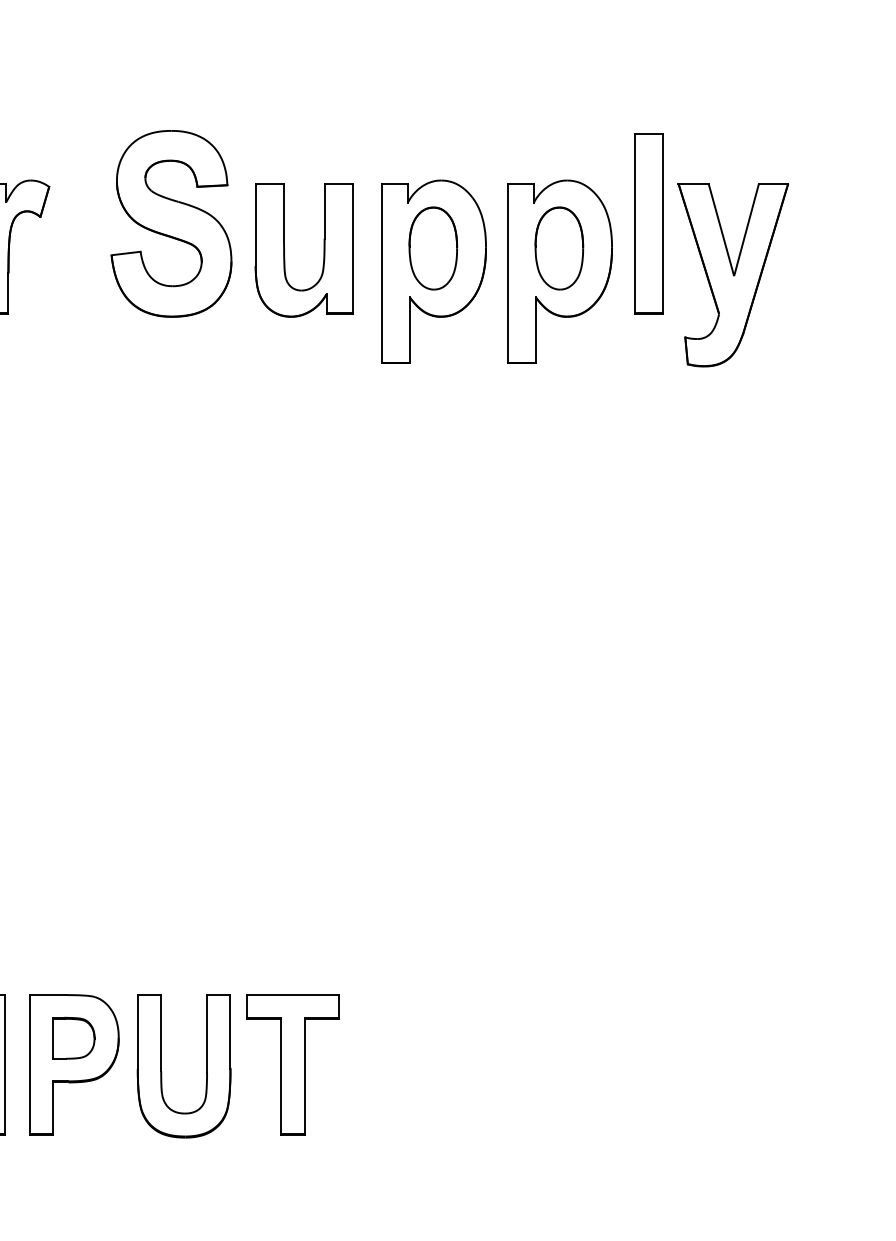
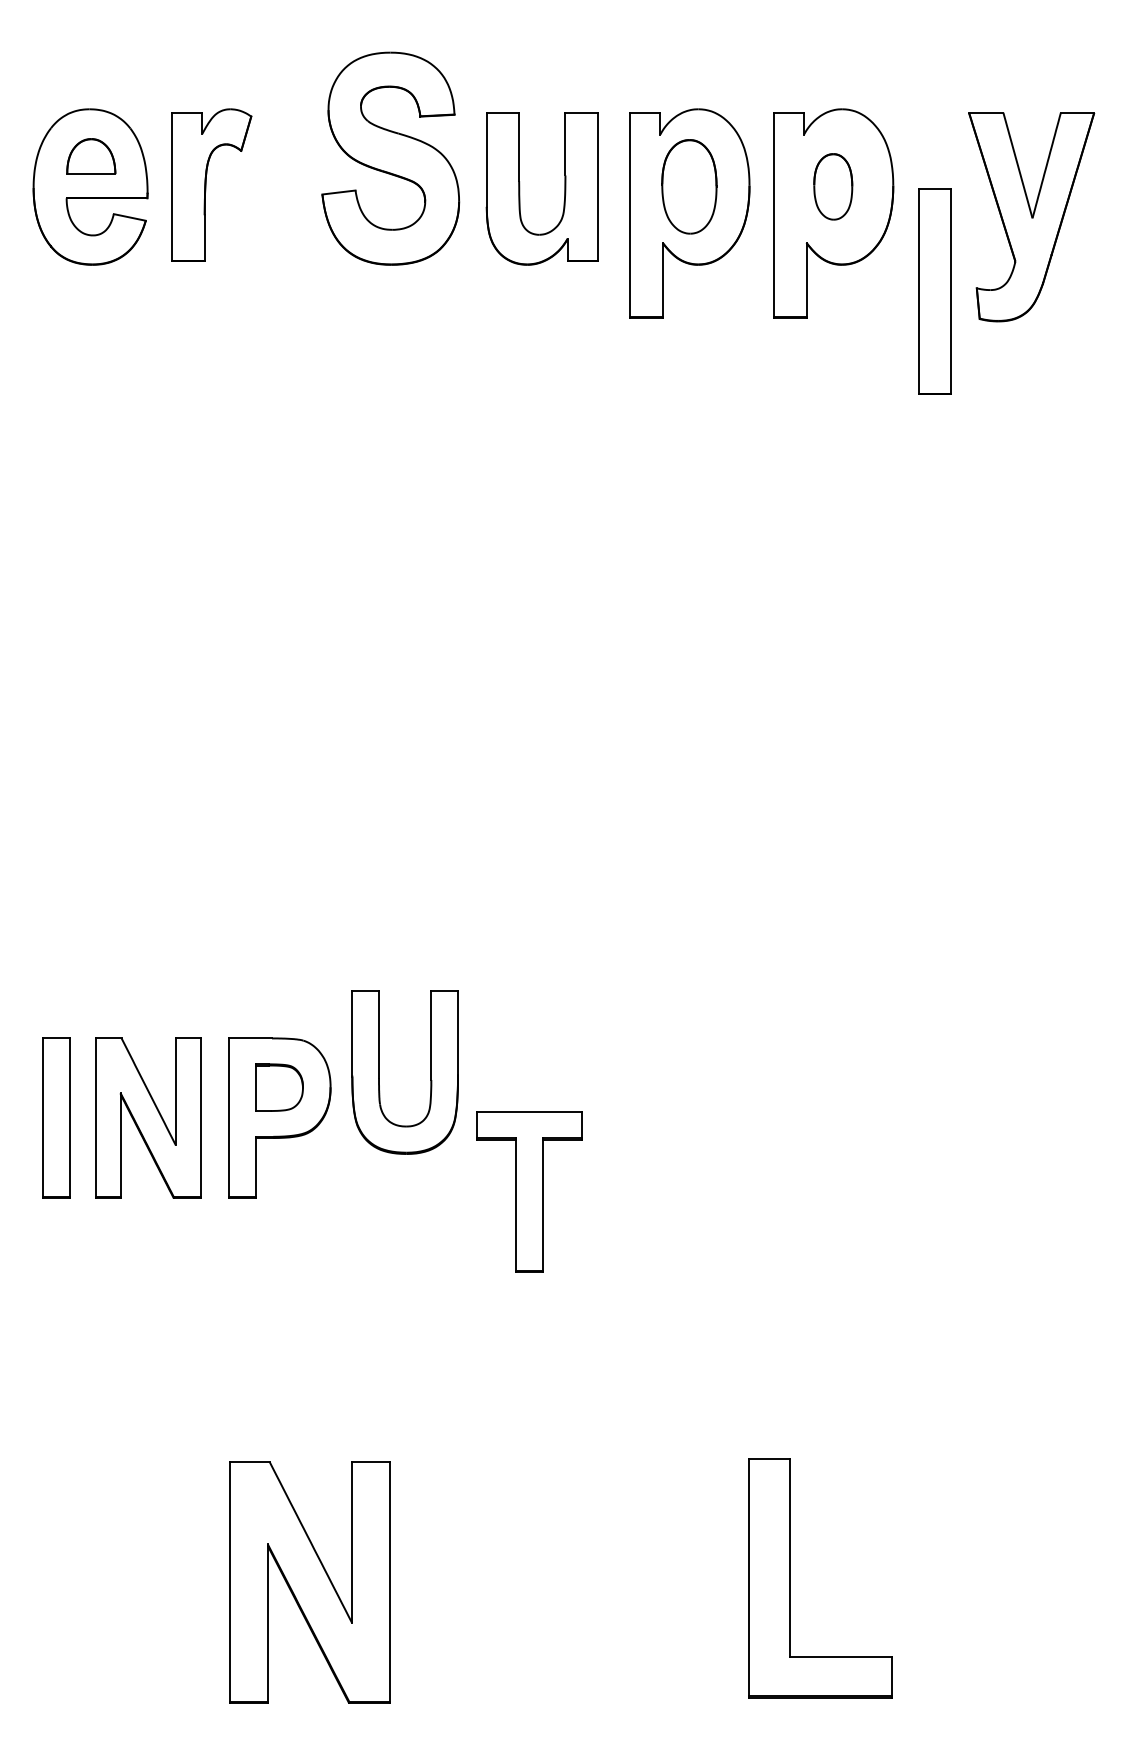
part: (648, 223) -> (934, 291), moved
part: (559, 248) -> (833, 186), size x0.7
part: (293, 1064) -> (529, 1191), moved
part: (161, 1066) -> (379, 1072), moved

